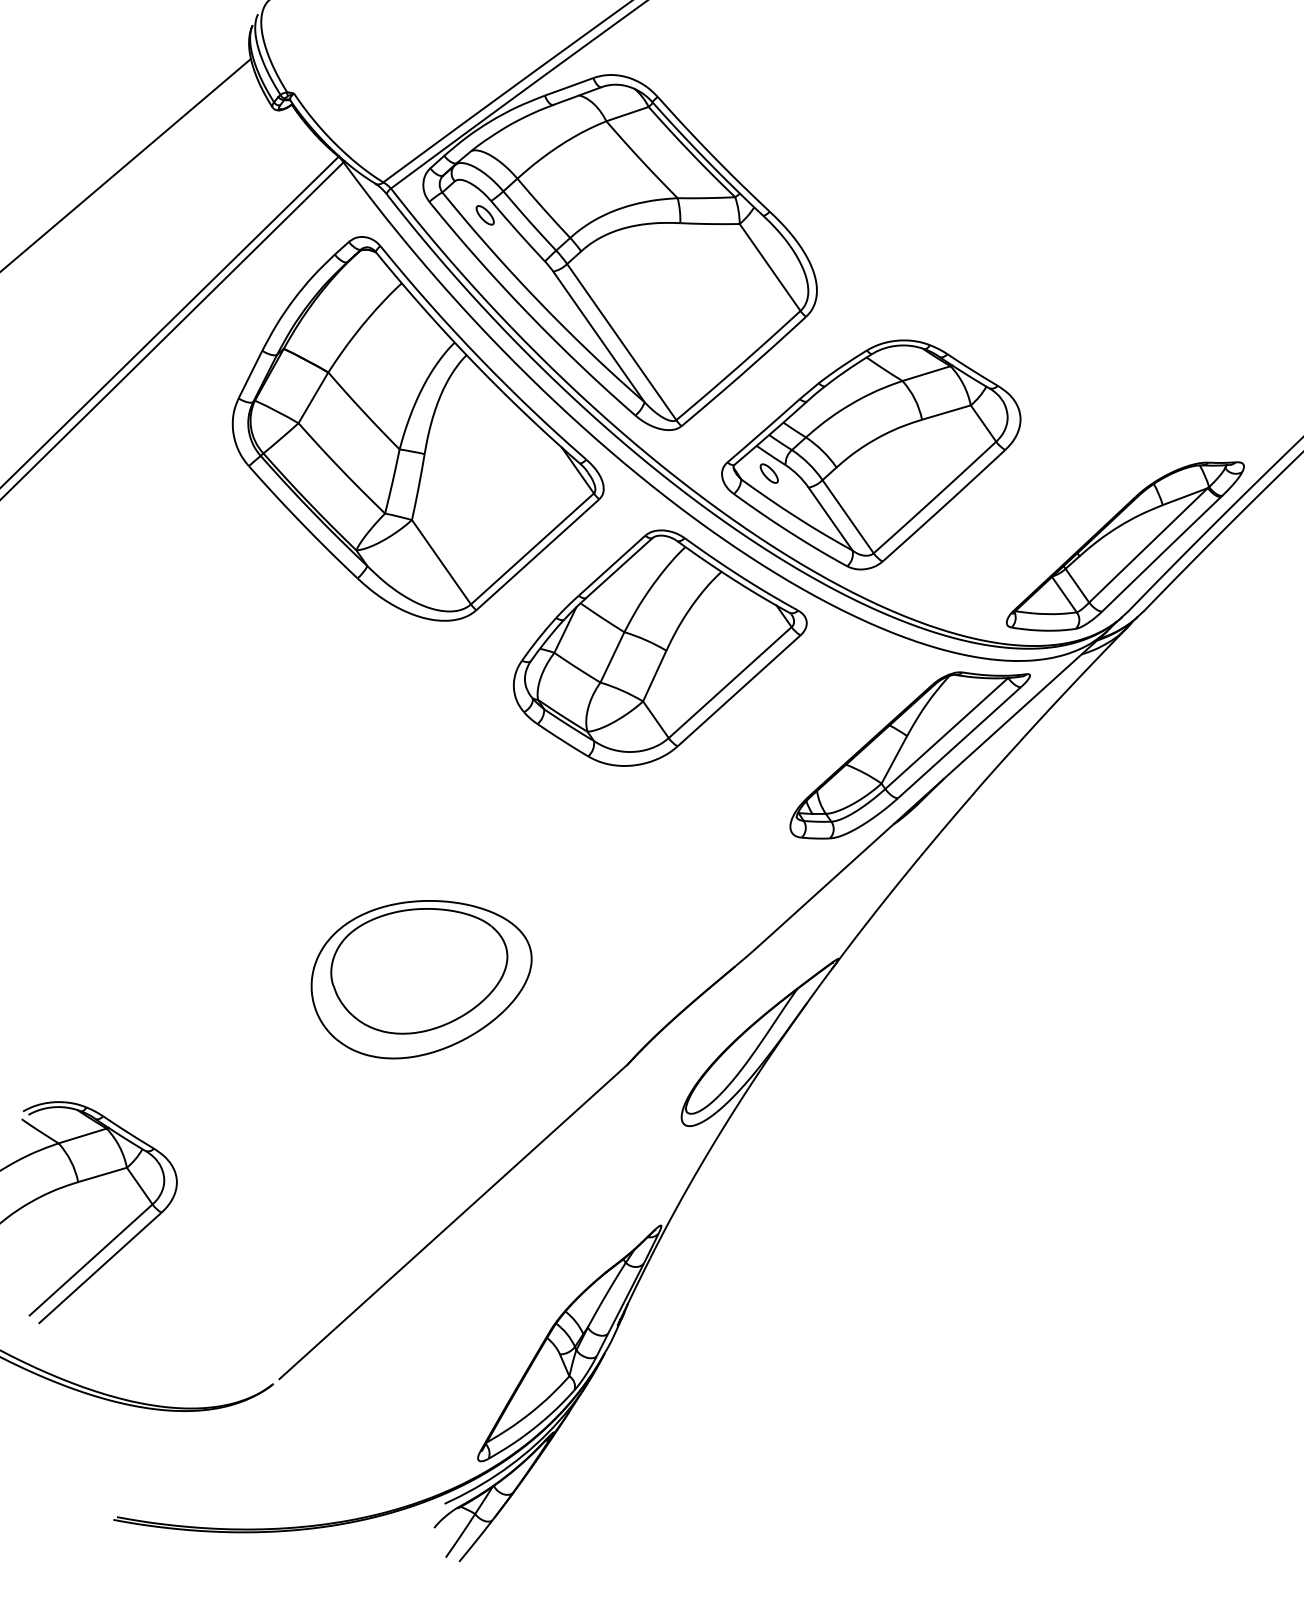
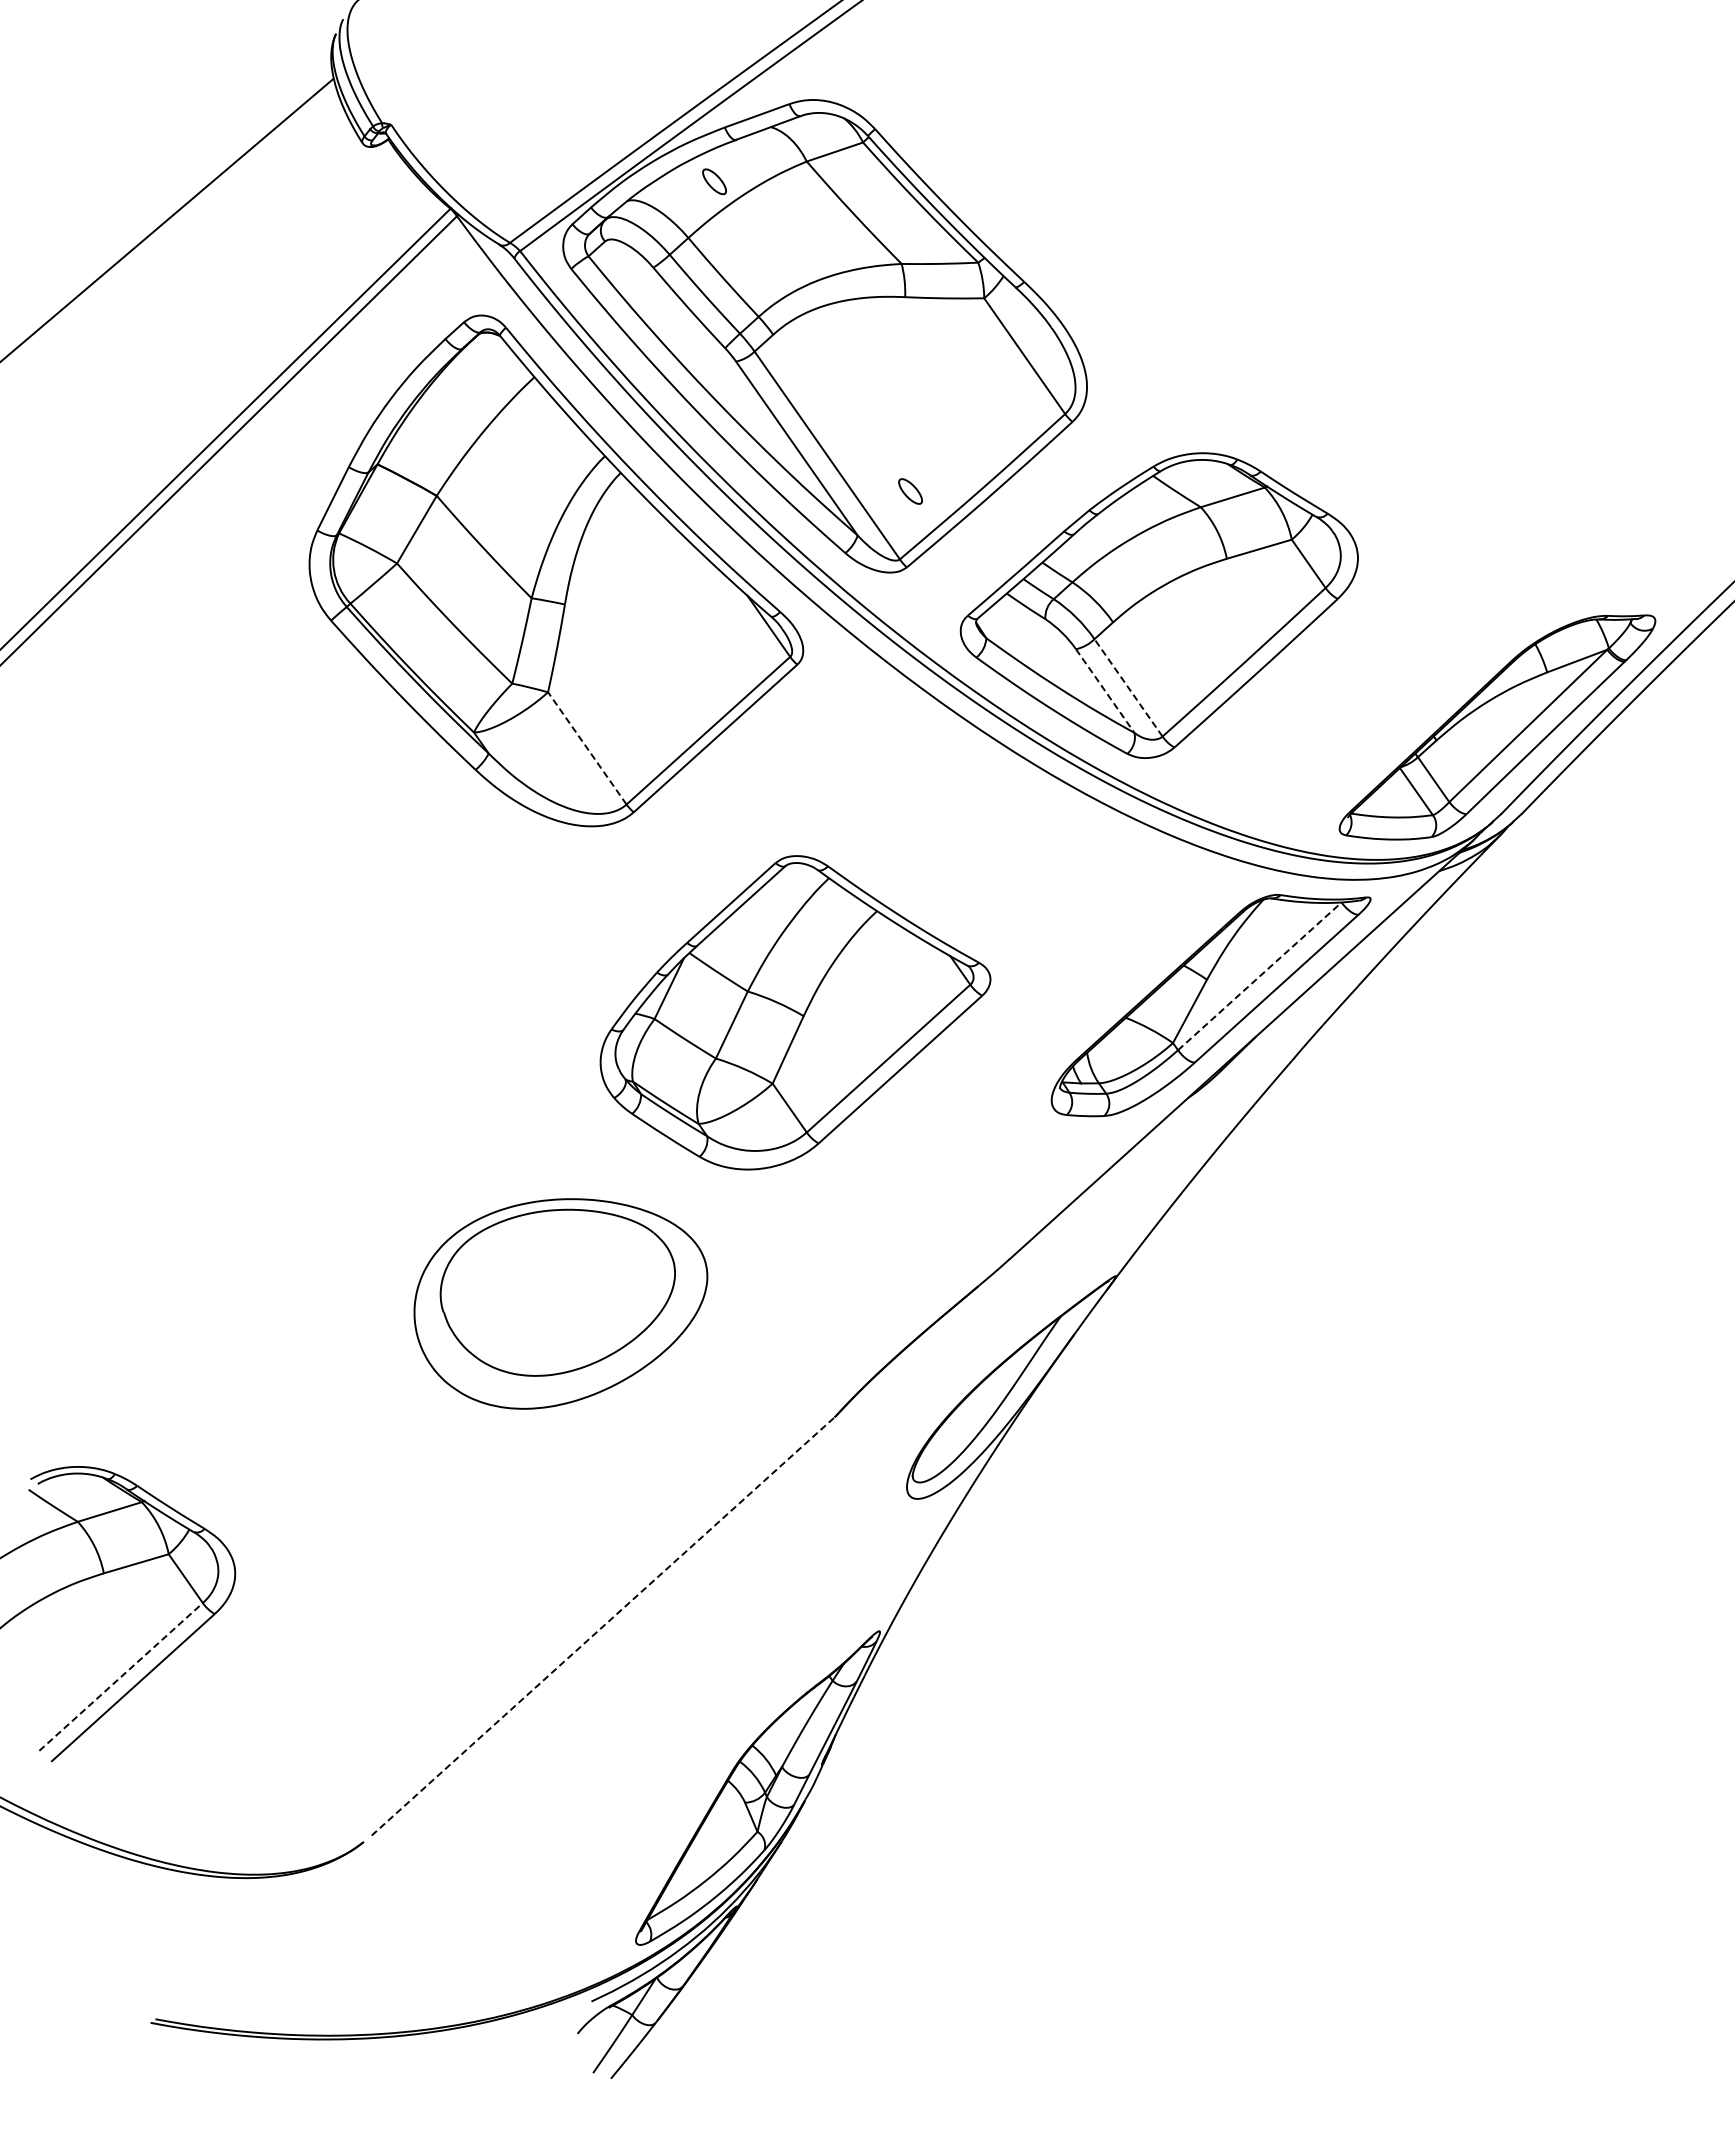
part: (485, 215) -> (714, 181), moved
part: (769, 473) -> (910, 491), moved
line: (848, 516) -> (1128, 687), solid -> dashed
line: (830, 519) -> (1105, 691), solid -> dashed
line: (441, 562) -> (587, 748), solid -> dashed
part: (660, 647) -> (795, 1012), moved
line: (947, 733) -> (1260, 976), solid -> dashed
line: (453, 1222) -> (603, 1626), solid -> dashed
line: (91, 1259) -> (121, 1676), solid -> dashed

